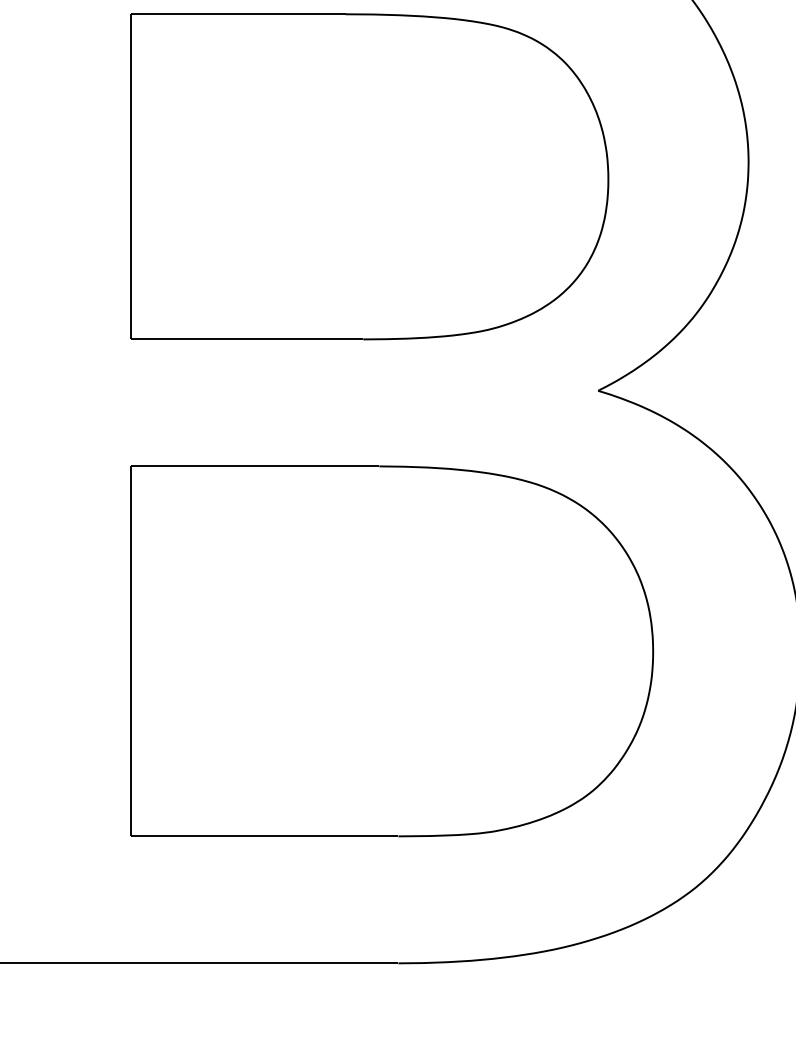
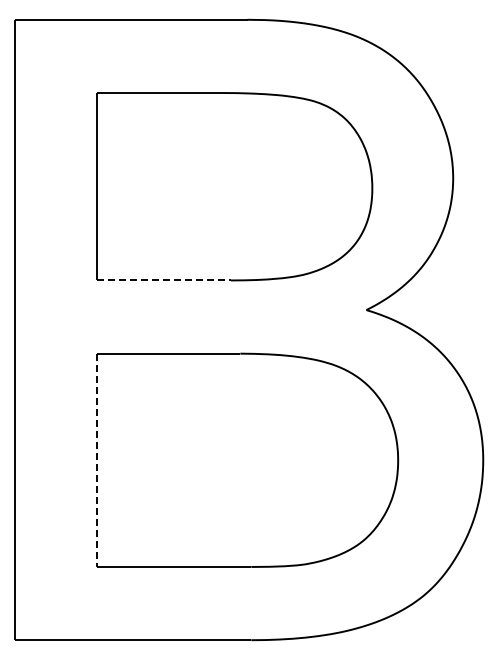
line: (247, 339) -> (164, 280), solid -> dashed
line: (129, 651) -> (96, 460), solid -> dashed

